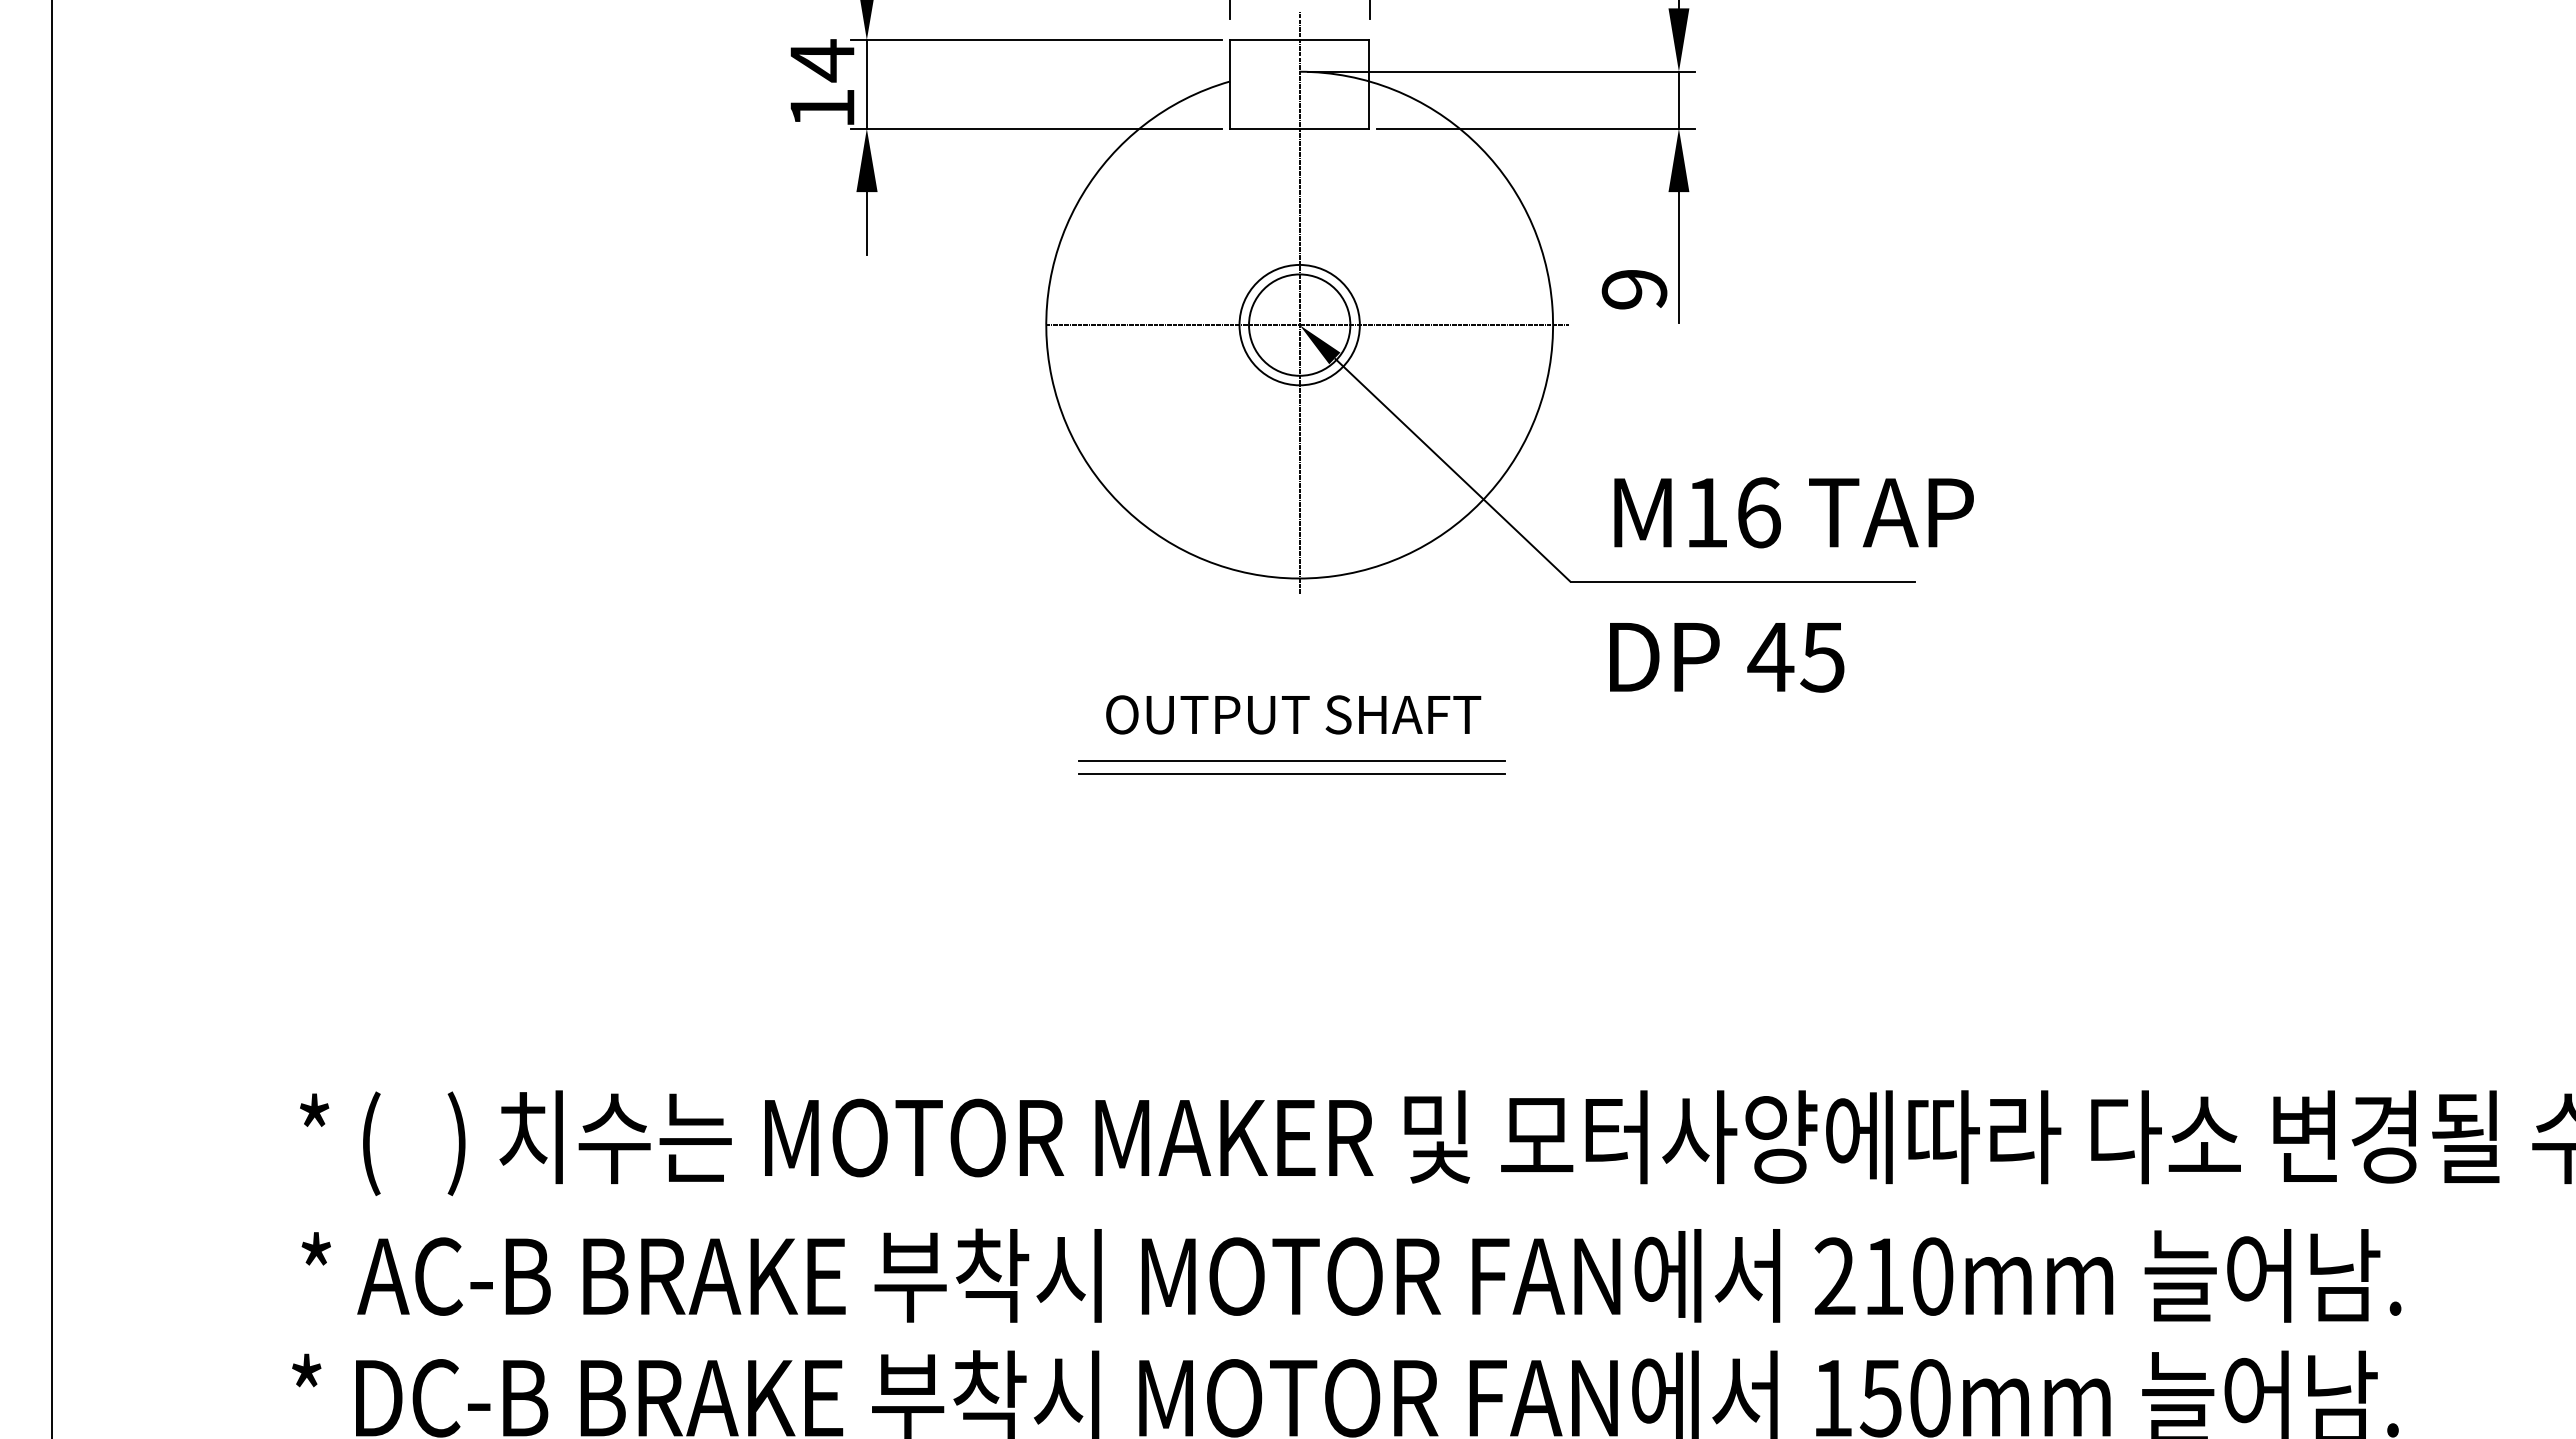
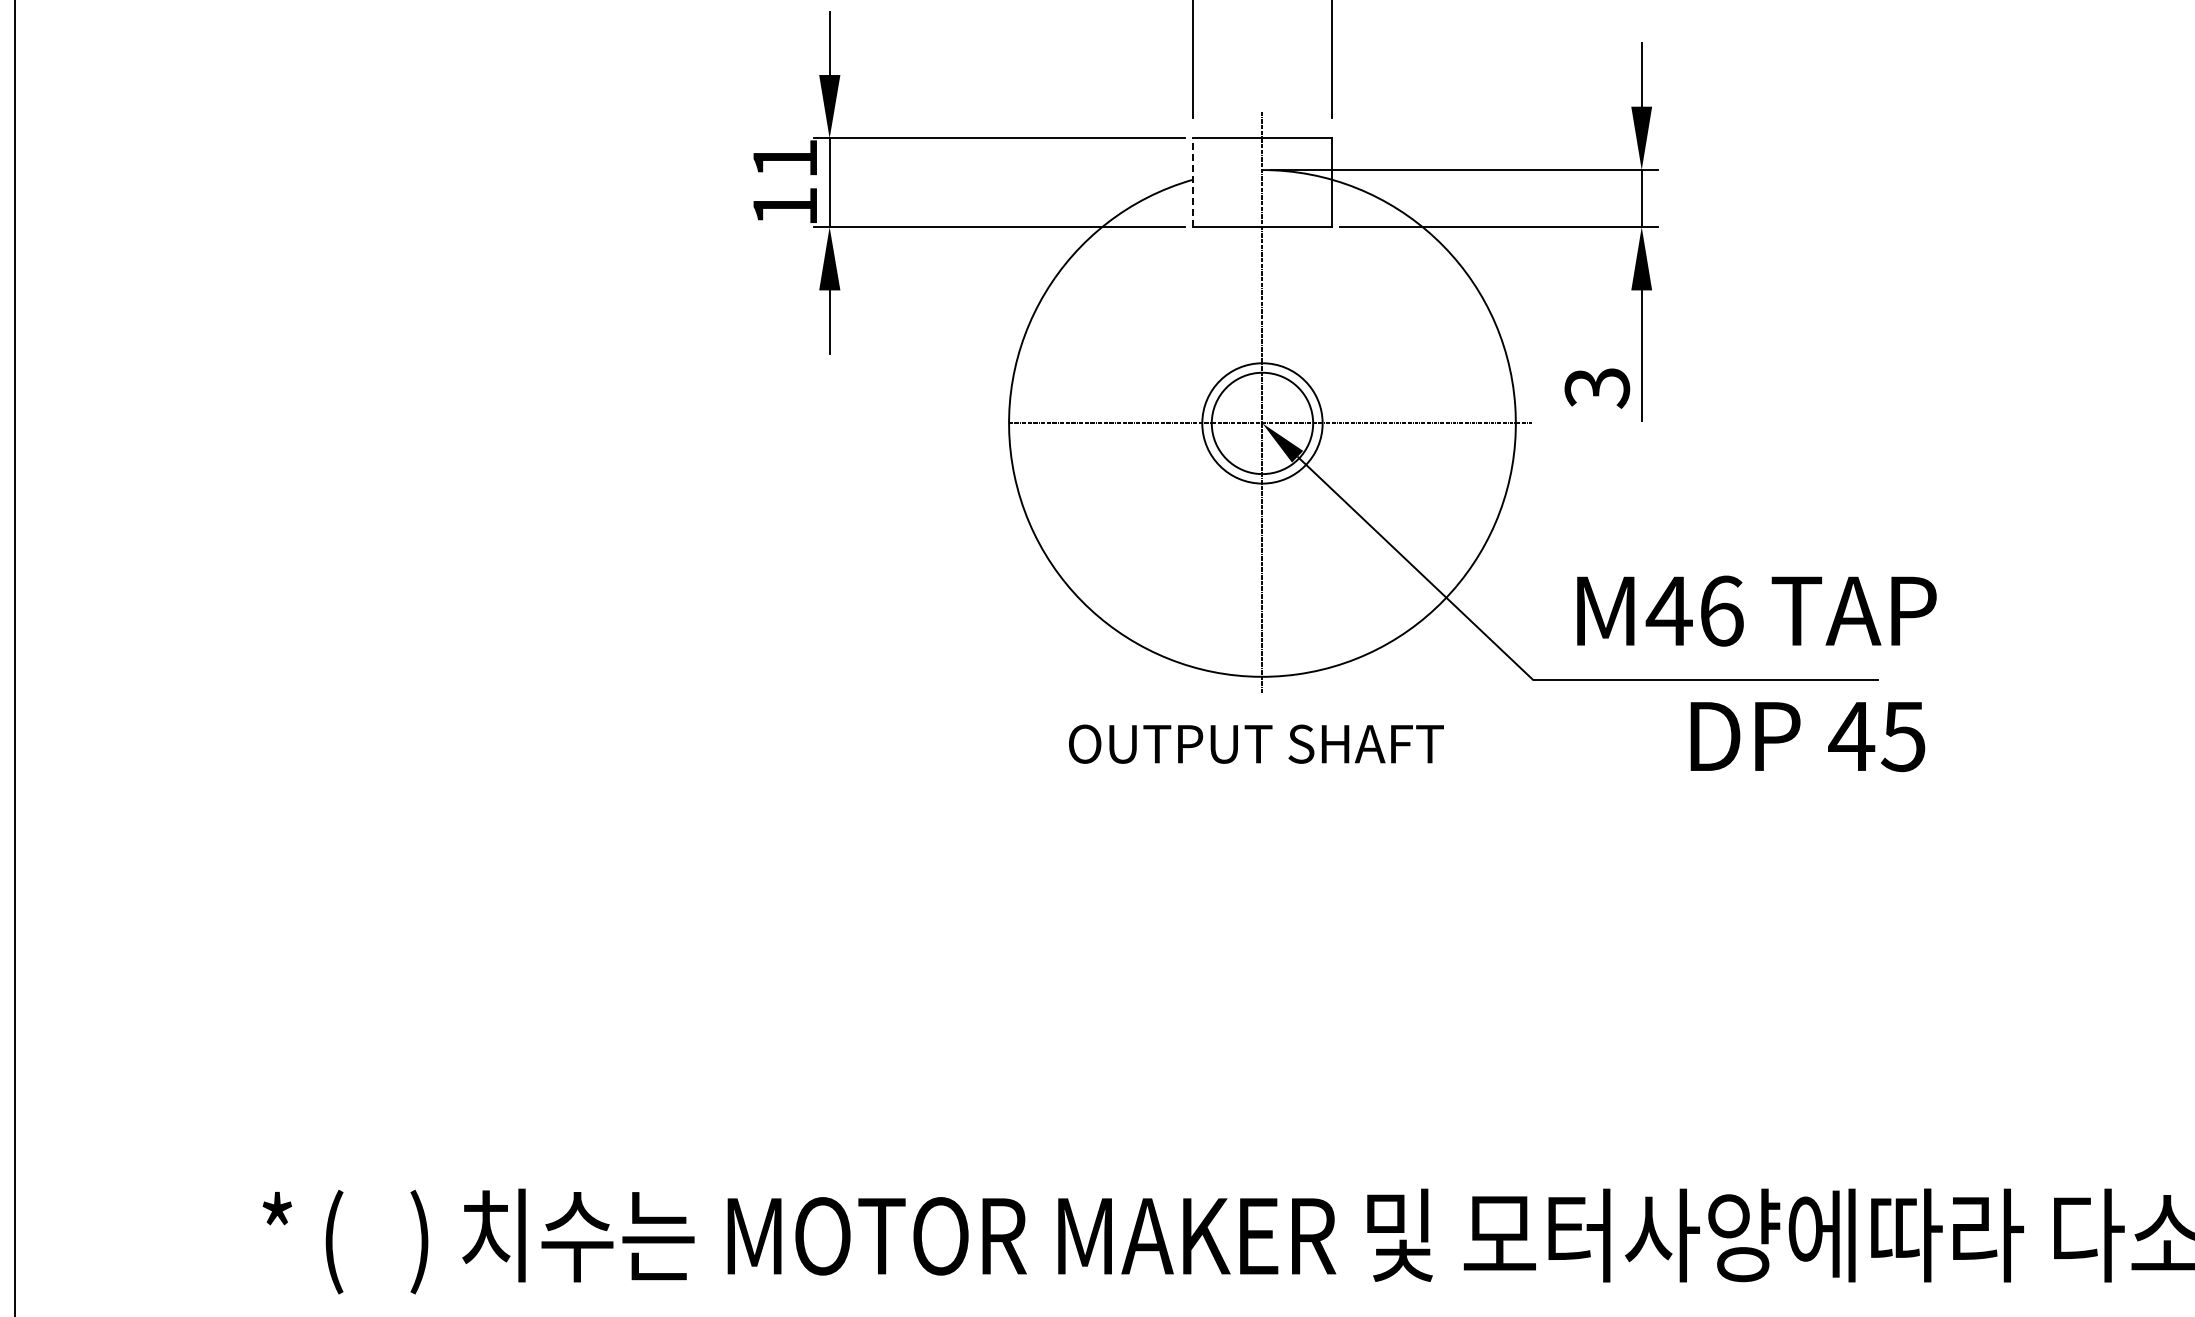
text: (822, 60) -> (785, 158), 14 -> 11
line: (1230, 83) -> (1193, 181), solid -> dashed
text: (1634, 290) -> (1597, 388), 9 -> 3
text: (1706, 512) -> (1669, 610), M16 -> M46
text: (1727, 657) -> (1808, 736), moved
text: (1293, 714) -> (1256, 743), moved
line: (1291, 761) -> (1254, 859), removed
line: (1291, 774) -> (1254, 872), removed

